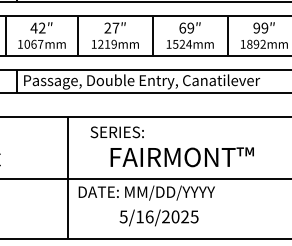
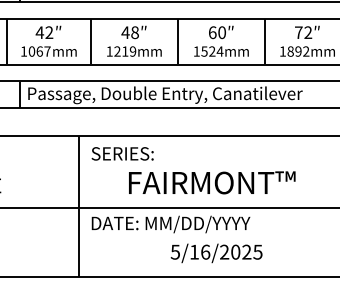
text: (111, 27) -> (129, 31), 27 -> 48
text: (190, 27) -> (221, 31), 69 -> 60
text: (260, 27) -> (303, 31), 99 -> 72
text: (116, 132) -> (121, 154), moved
text: (158, 217) -> (215, 252), moved

